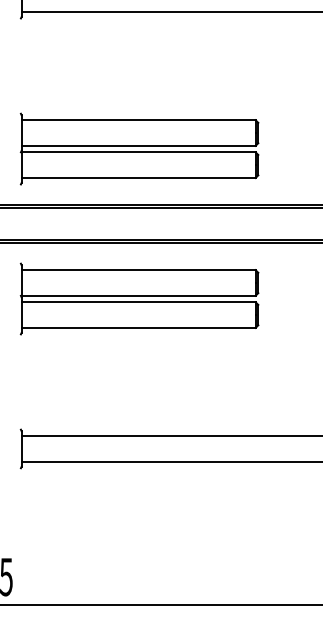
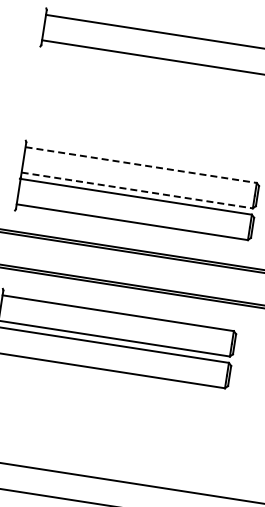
line: (138, 120) -> (141, 165), solid -> dashed
line: (138, 145) -> (137, 190), solid -> dashed

